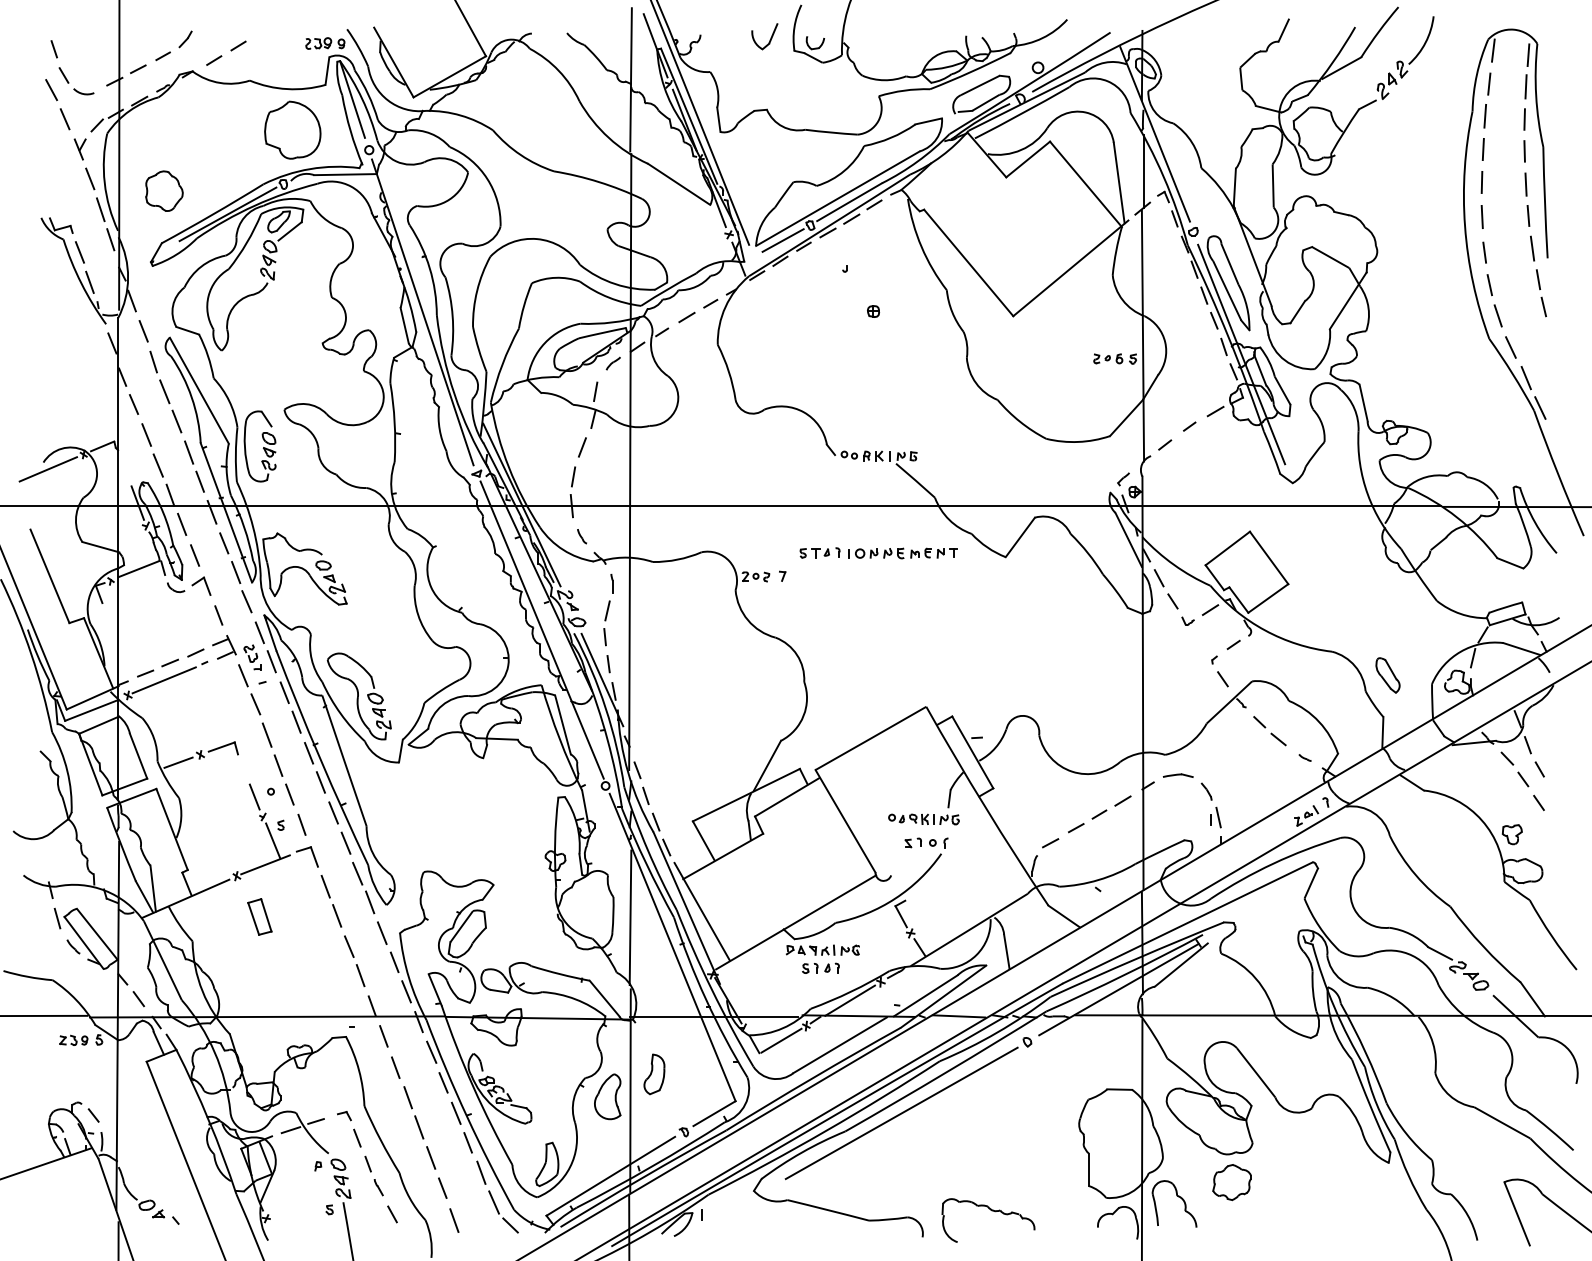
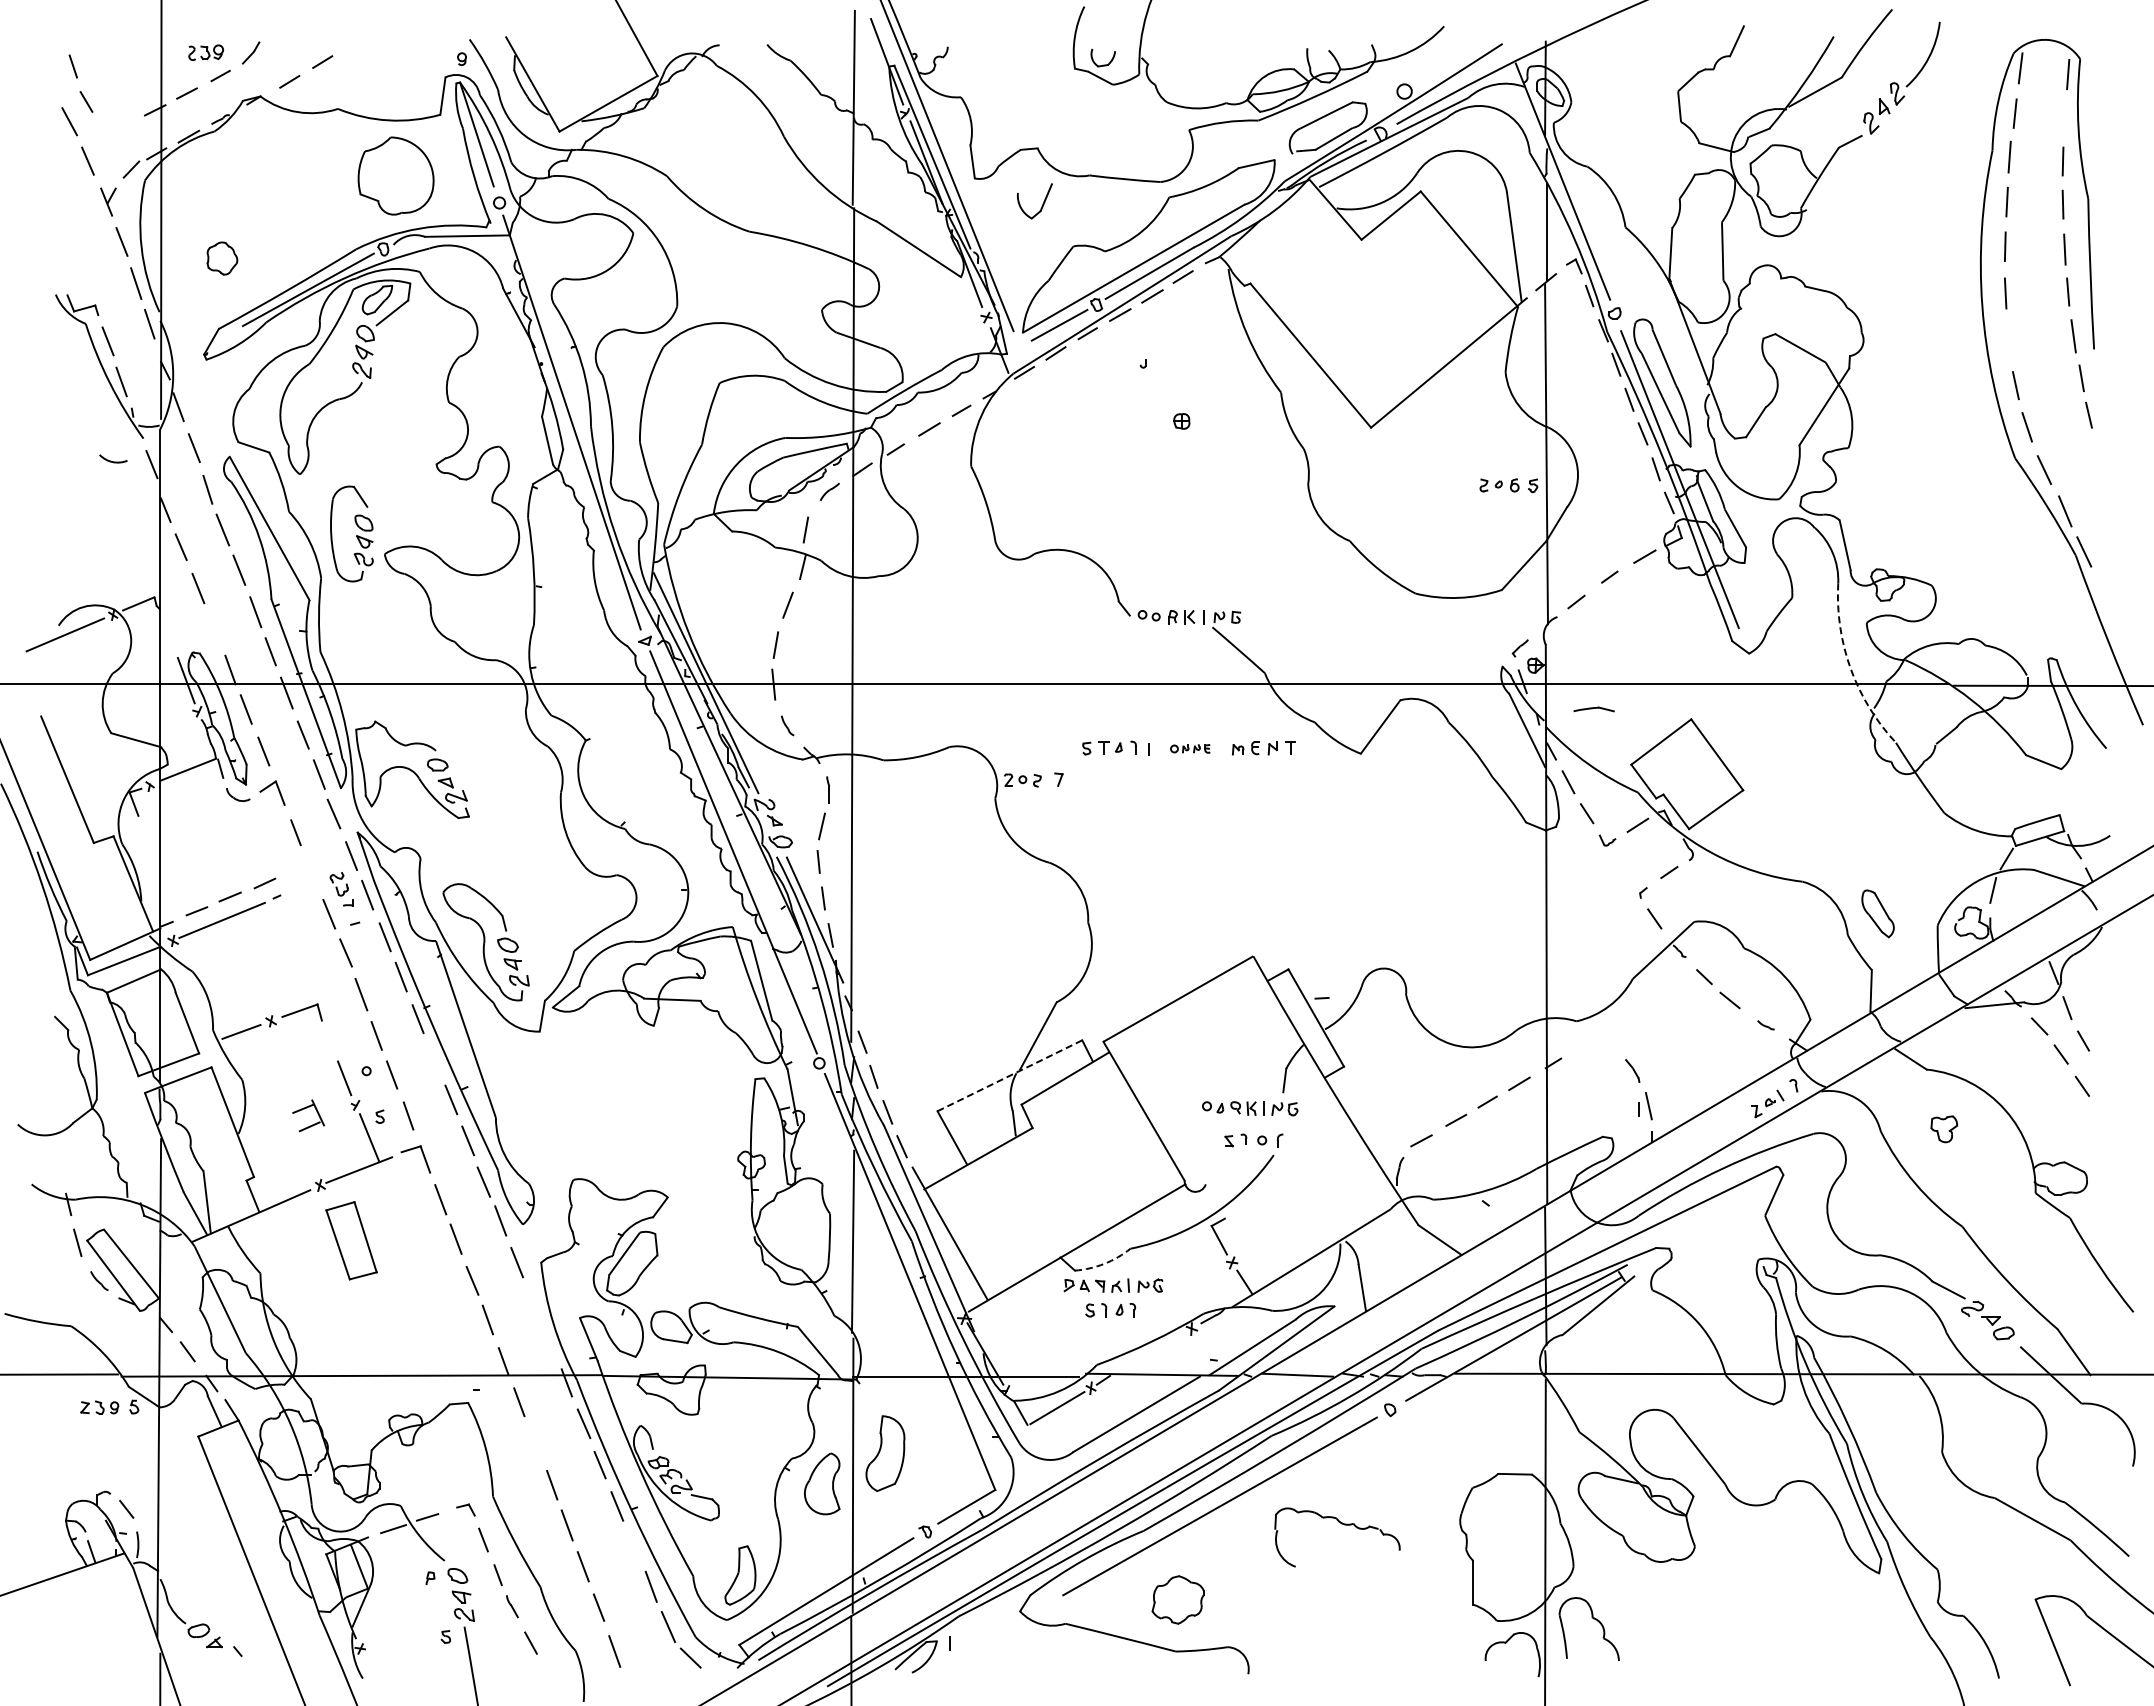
part: (770, 38) -> (1042, 203), moved
part: (318, 43) -> (205, 52), moved
line: (1525, 86) -> (2064, 117), removed
arc: (82, 92) -> (111, 460), moved
part: (164, 191) -> (222, 258), size x0.6
line: (1484, 252) -> (2008, 341), removed
part: (259, 446) -> (351, 533), moved
line: (157, 465) -> (213, 629), removed
arc: (1367, 494) -> (1850, 669), solid -> dashed
part: (879, 553) -> (1190, 748), size x0.6
part: (223, 641) -> (307, 1108), moved
part: (1177, 775) -> (1593, 709), moved
line: (320, 782) -> (433, 1058), removed
line: (746, 794) -> (1009, 1075), solid -> dashed
part: (1511, 834) -> (1943, 1129), moved
part: (259, 916) -> (351, 1240), size x1.6
arc: (816, 933) -> (1104, 1263), solid -> dashed
line: (394, 961) -> (533, 1301), removed
line: (406, 991) -> (549, 1341), removed
line: (849, 1000) -> (1149, 1353), removed
line: (395, 1067) -> (535, 1444), removed
part: (654, 1074) -> (885, 1453), size x1.4
line: (468, 1142) -> (633, 1546), removed
part: (1231, 1182) -> (1177, 1599), moved
part: (991, 1210) -> (1341, 1524), moved

